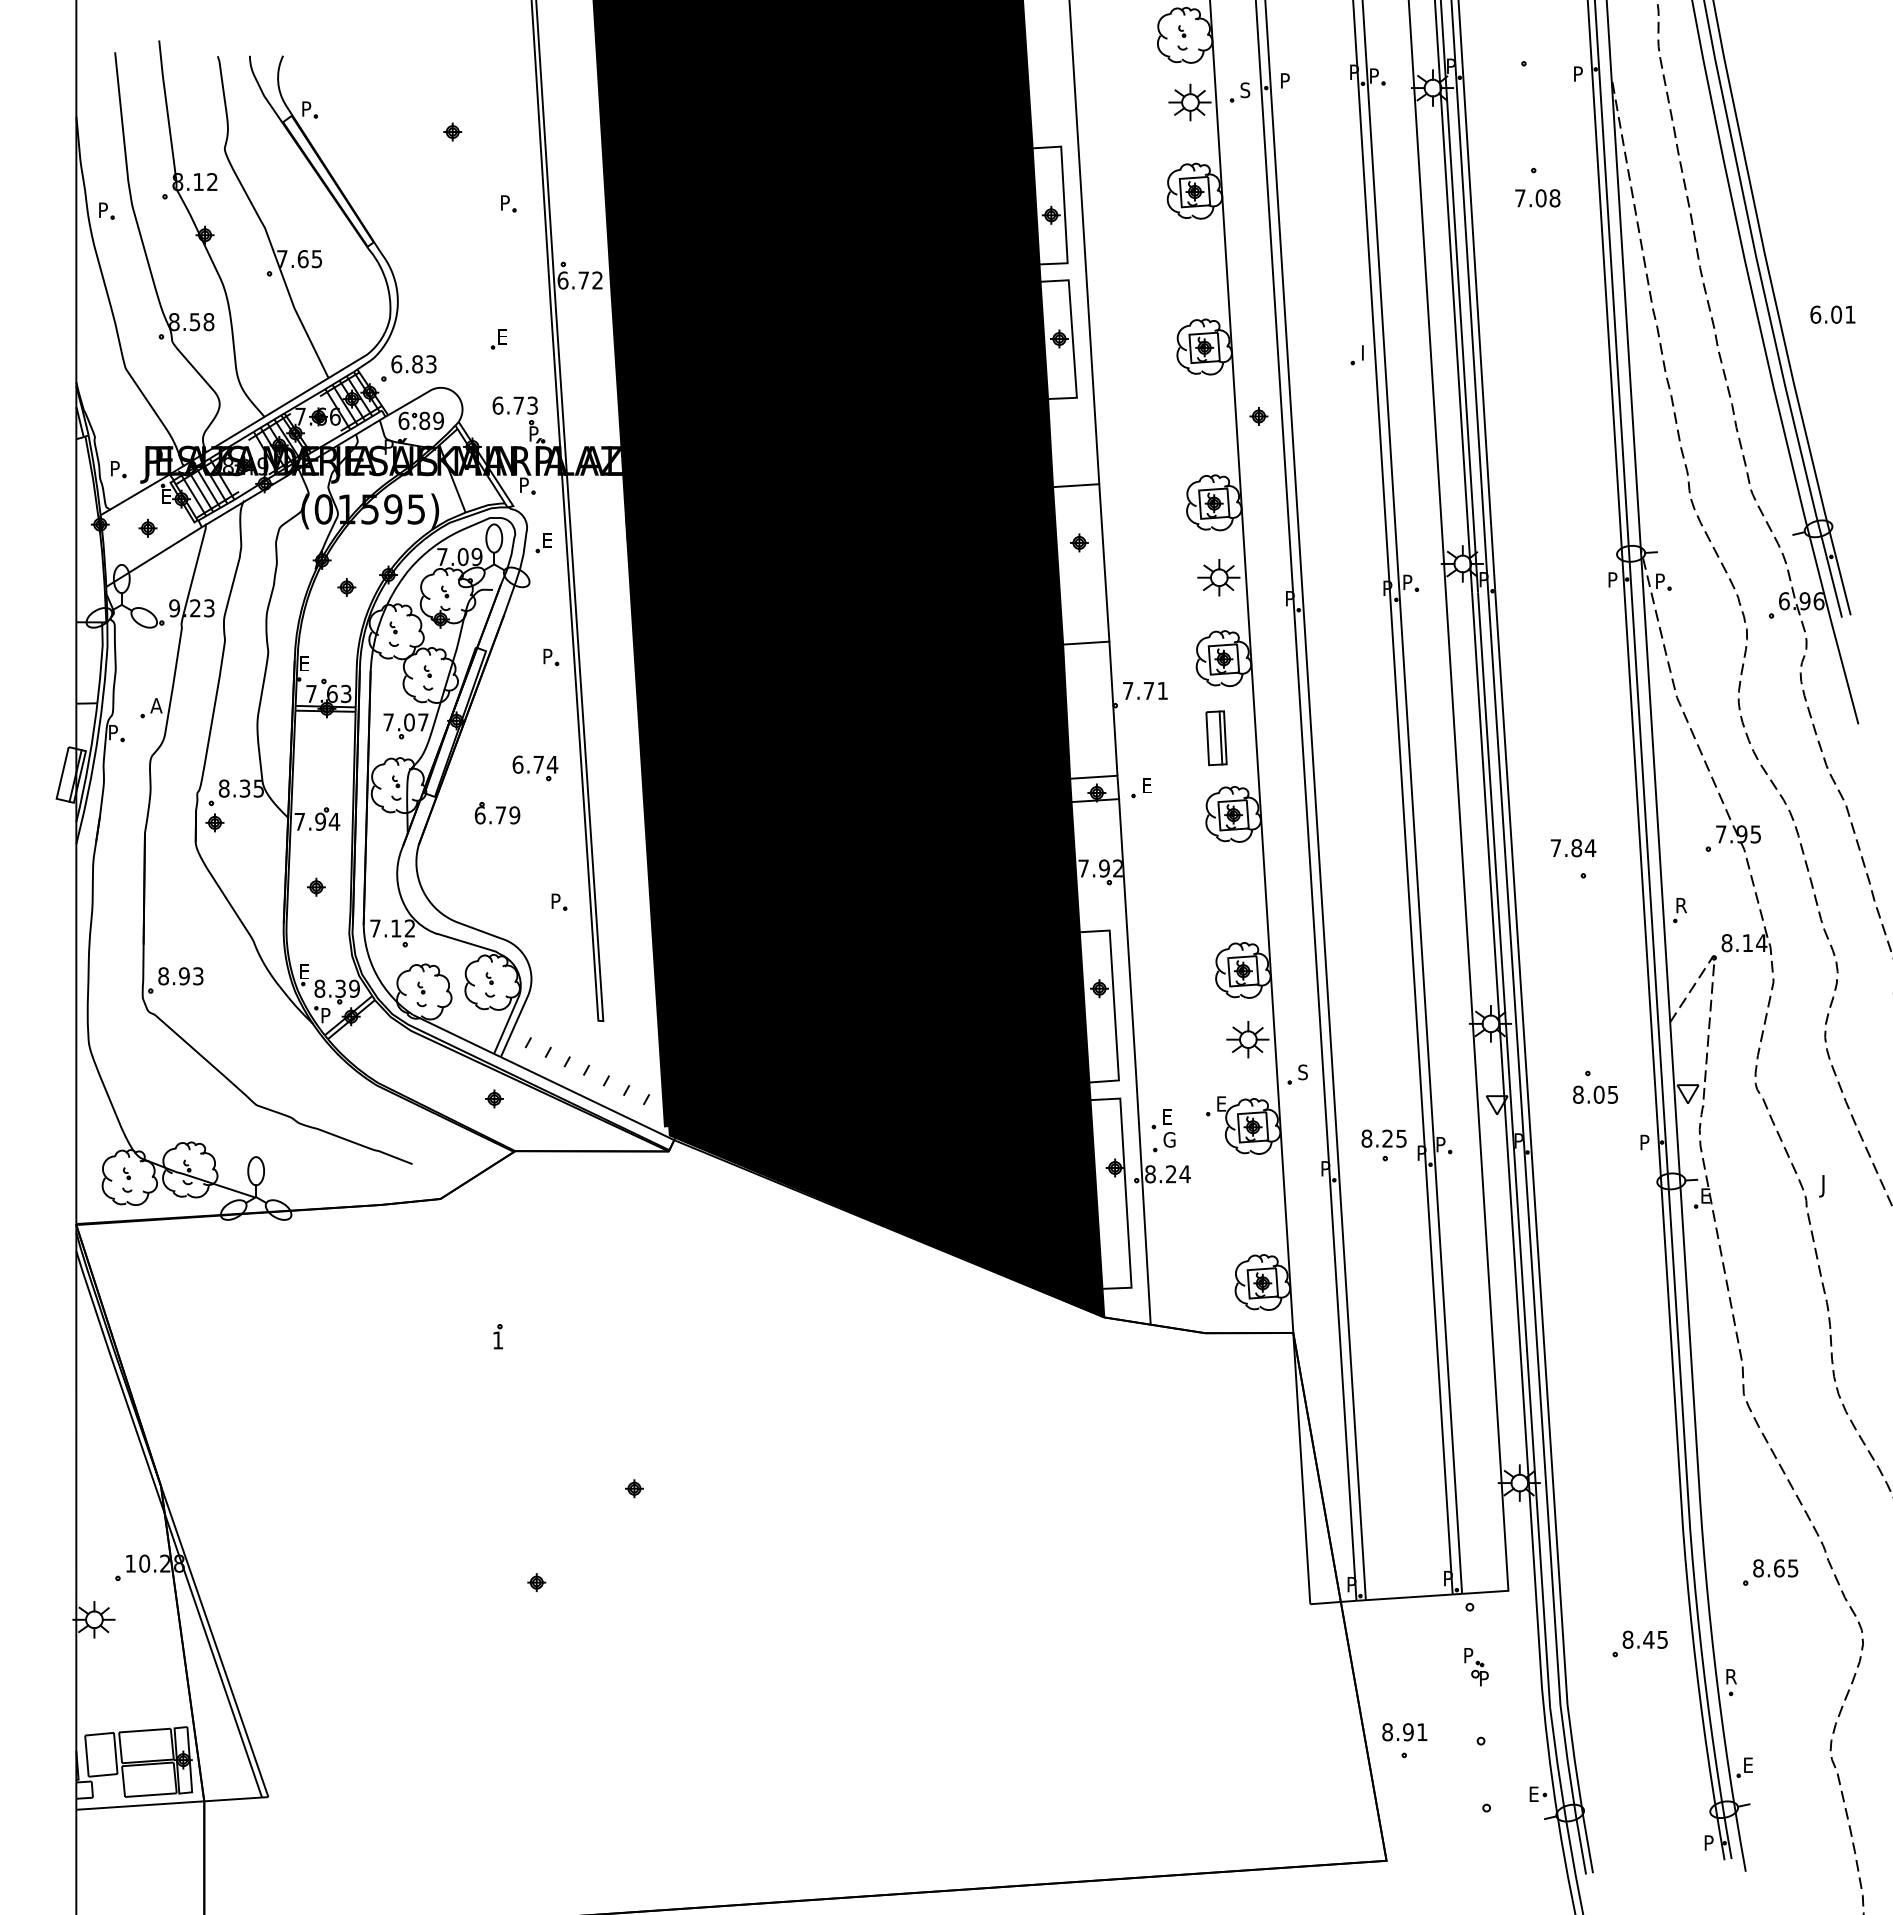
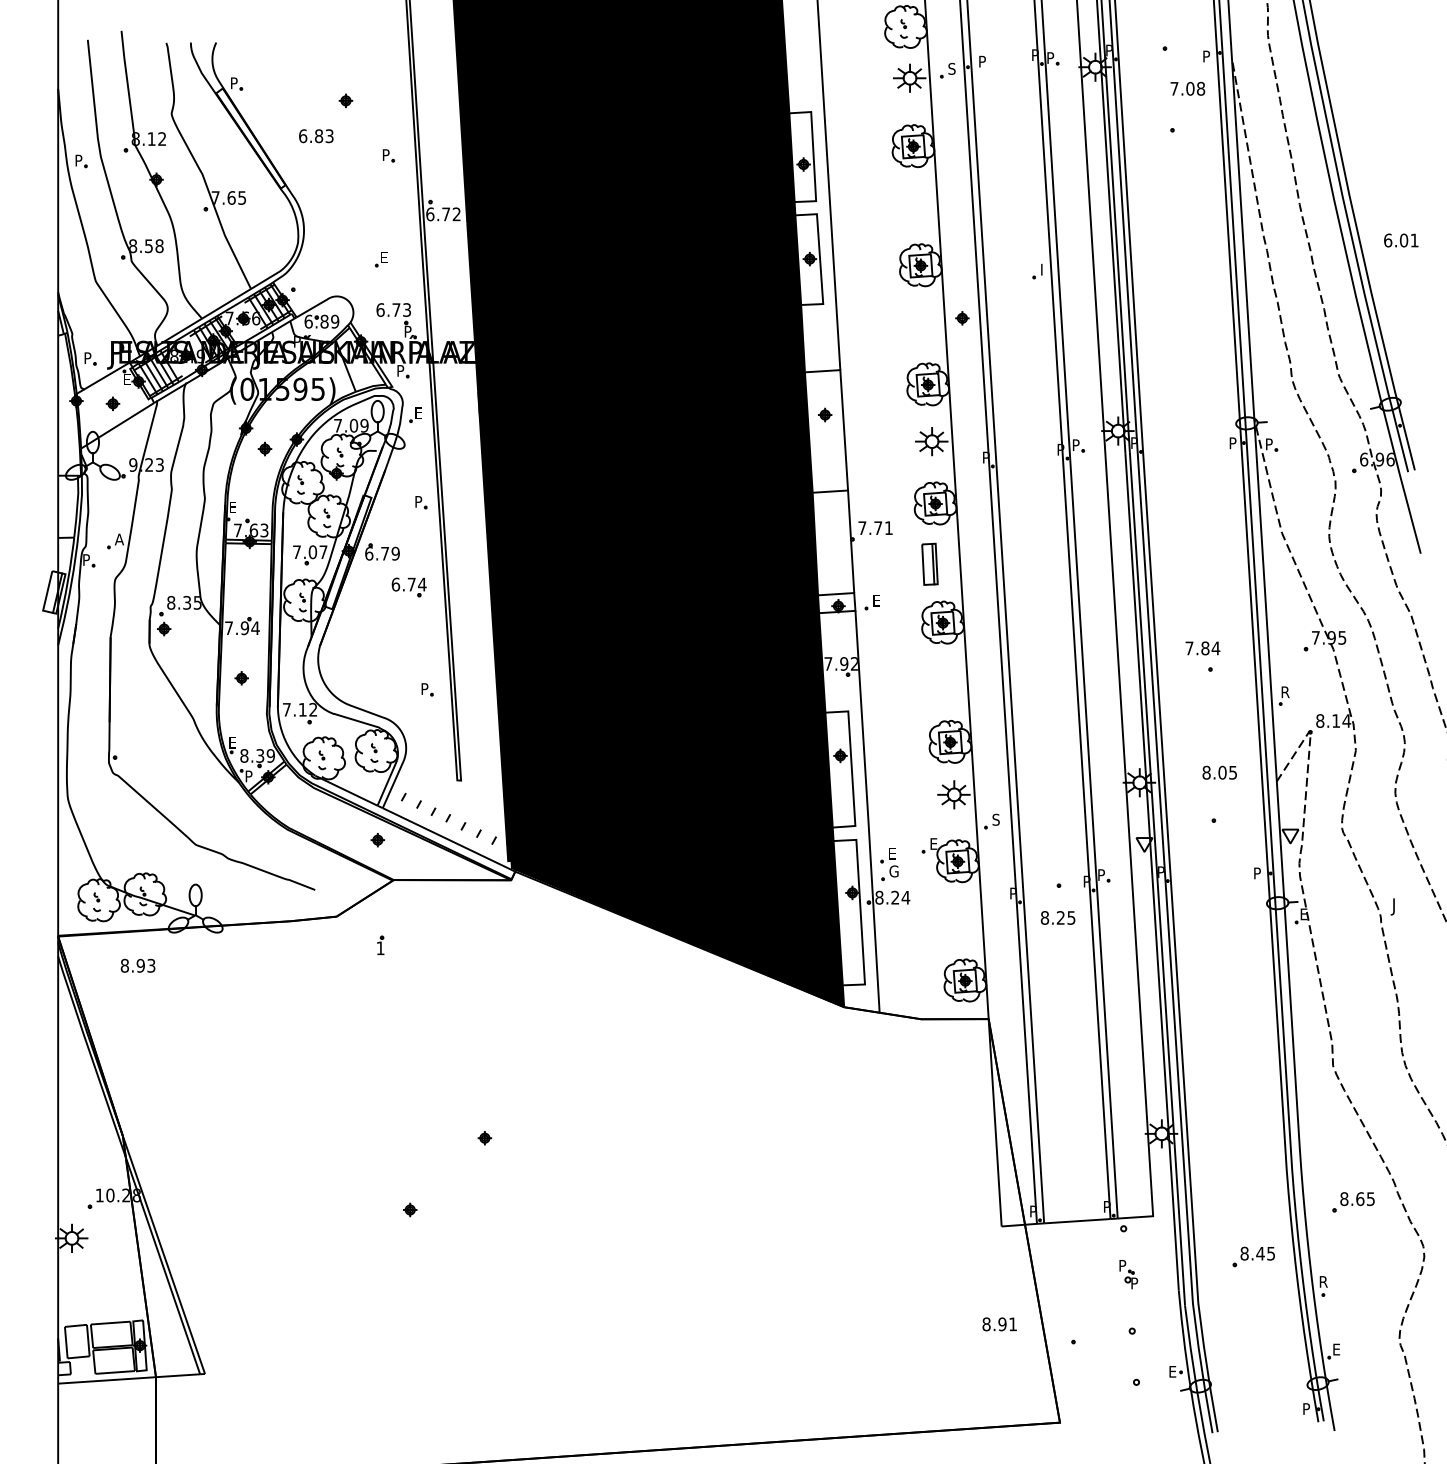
text: (1537, 198) -> (1187, 88), moved
text: (413, 364) -> (315, 136), moved
part: (497, 813) -> (382, 552), moved
text: (180, 976) -> (137, 965), moved
text: (1595, 1094) -> (1219, 772), moved
text: (1383, 1138) -> (1057, 917), moved
part: (497, 1336) -> (380, 945), moved
text: (1404, 1732) -> (999, 1324), moved

